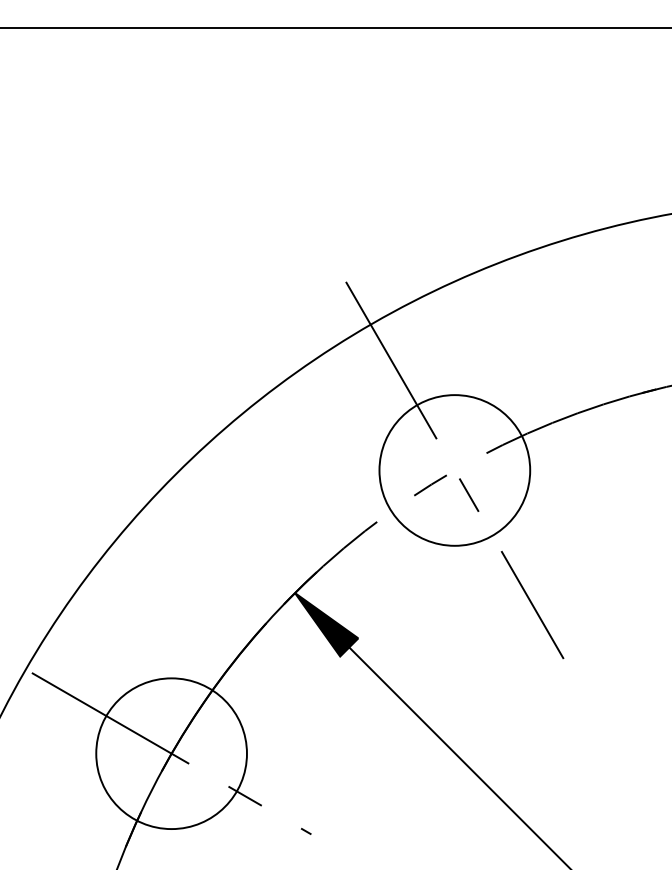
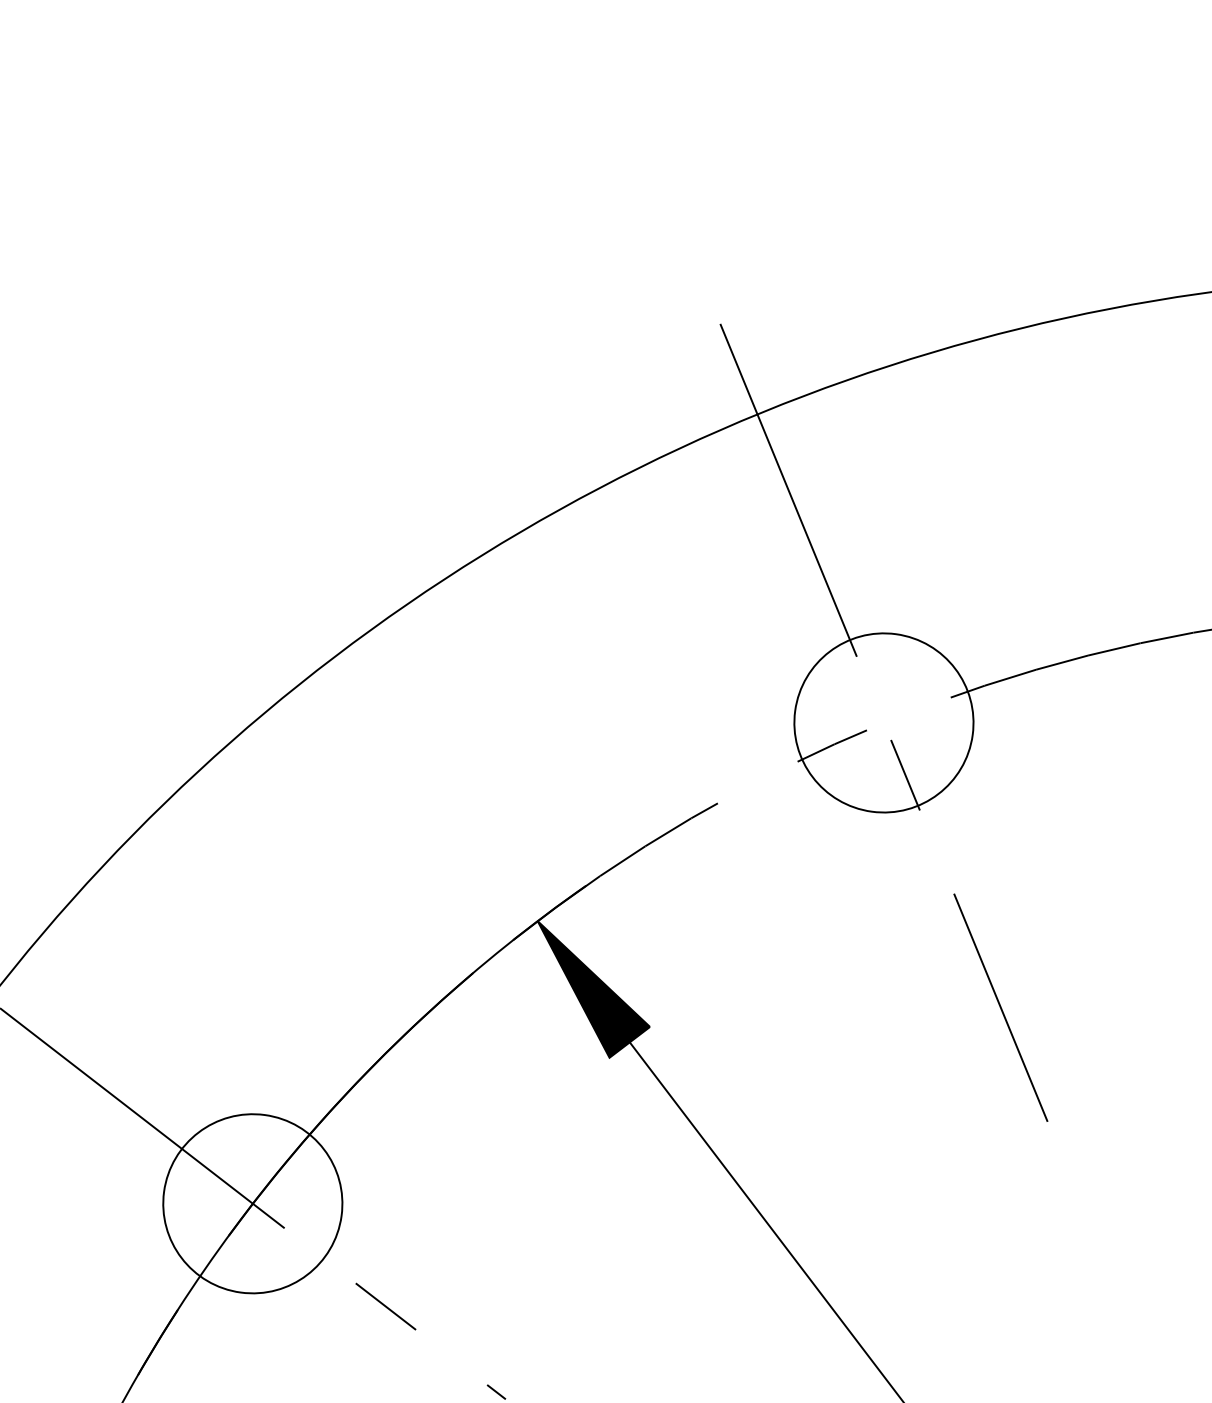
circle: (454, 470) -> (883, 722), size x0.6
circle: (171, 753) -> (252, 1203), size x0.6

